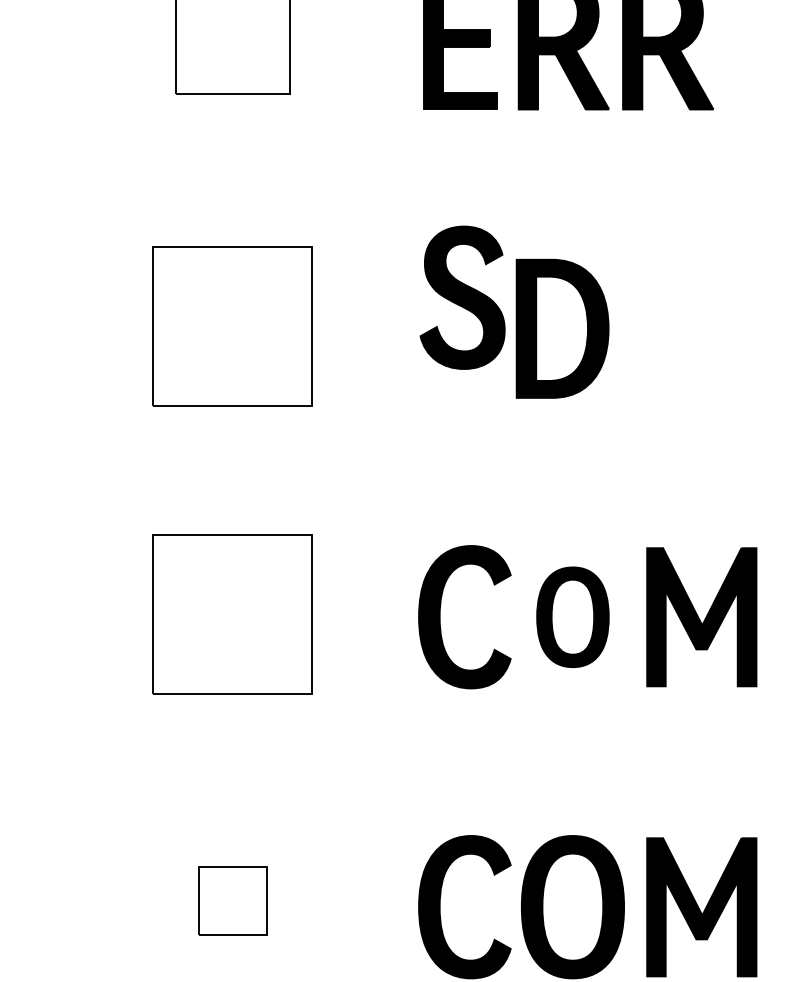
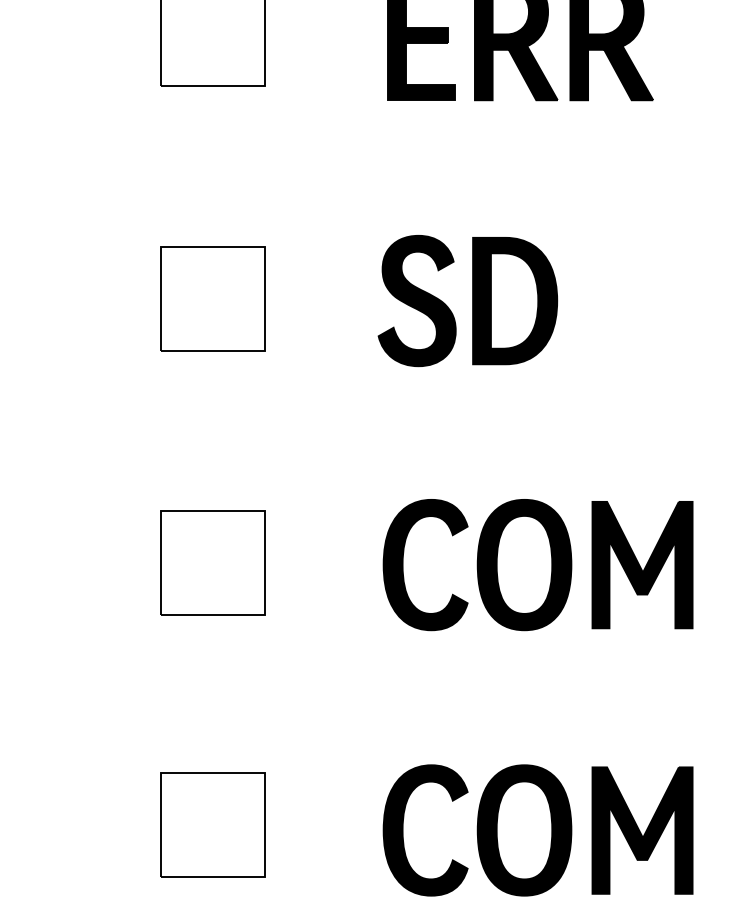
part: (462, 297) -> (417, 300), moved
part: (232, 325) -> (212, 298), size x0.71
part: (232, 614) -> (212, 562), size x0.71
part: (572, 617) -> (524, 565), size x1.43
part: (232, 900) -> (212, 824), size x1.67

